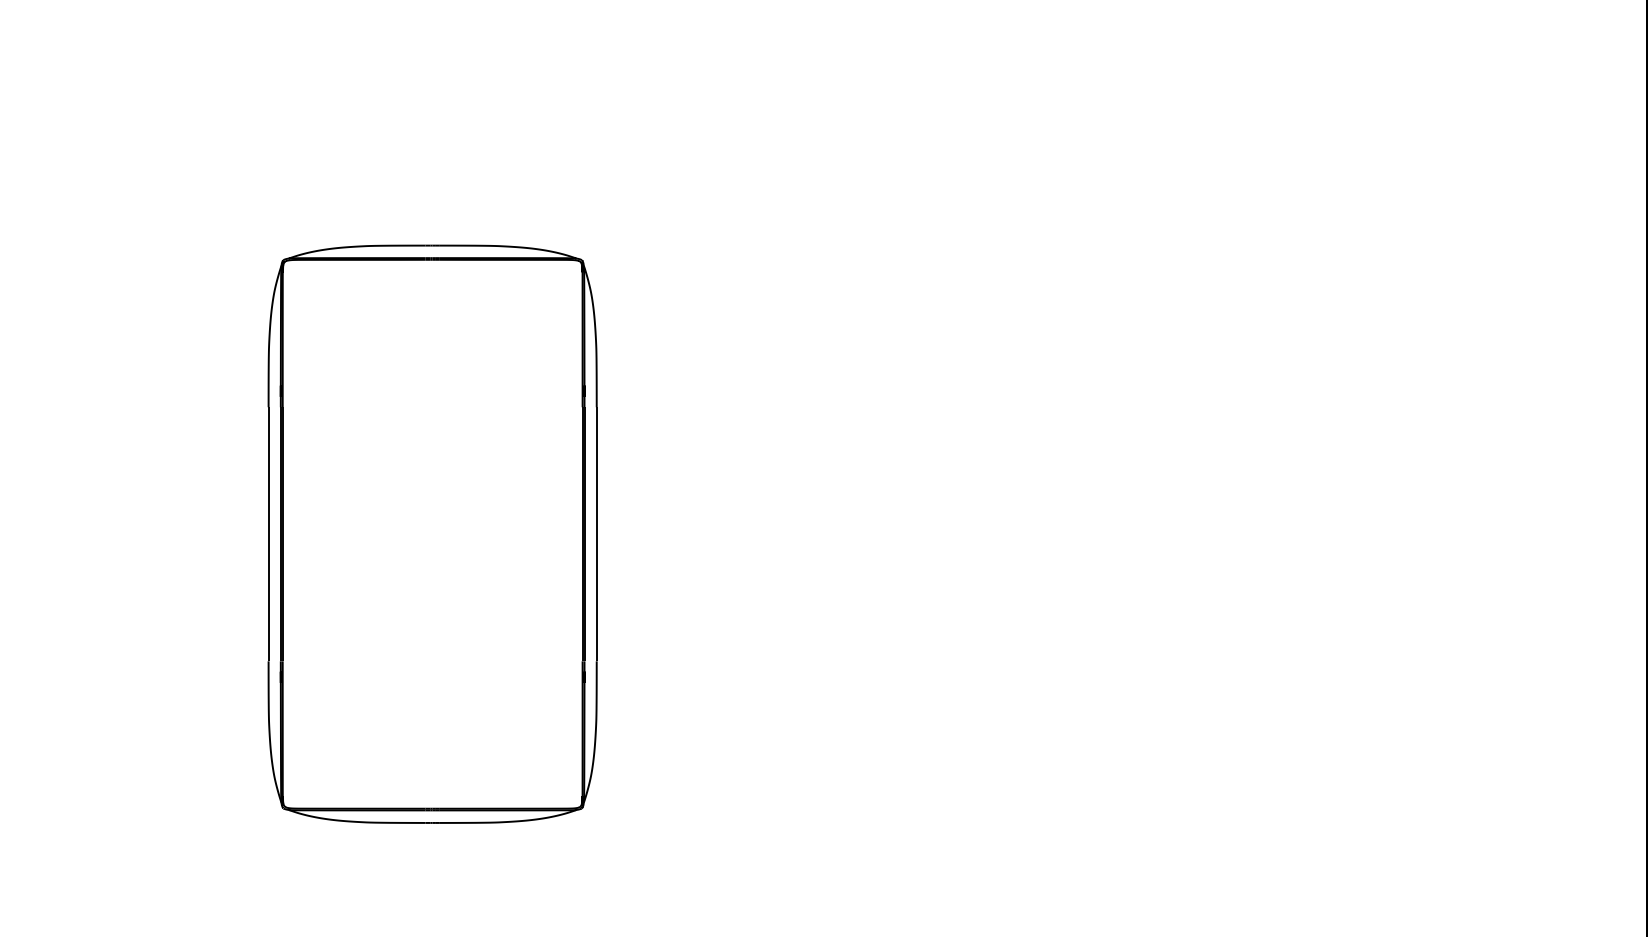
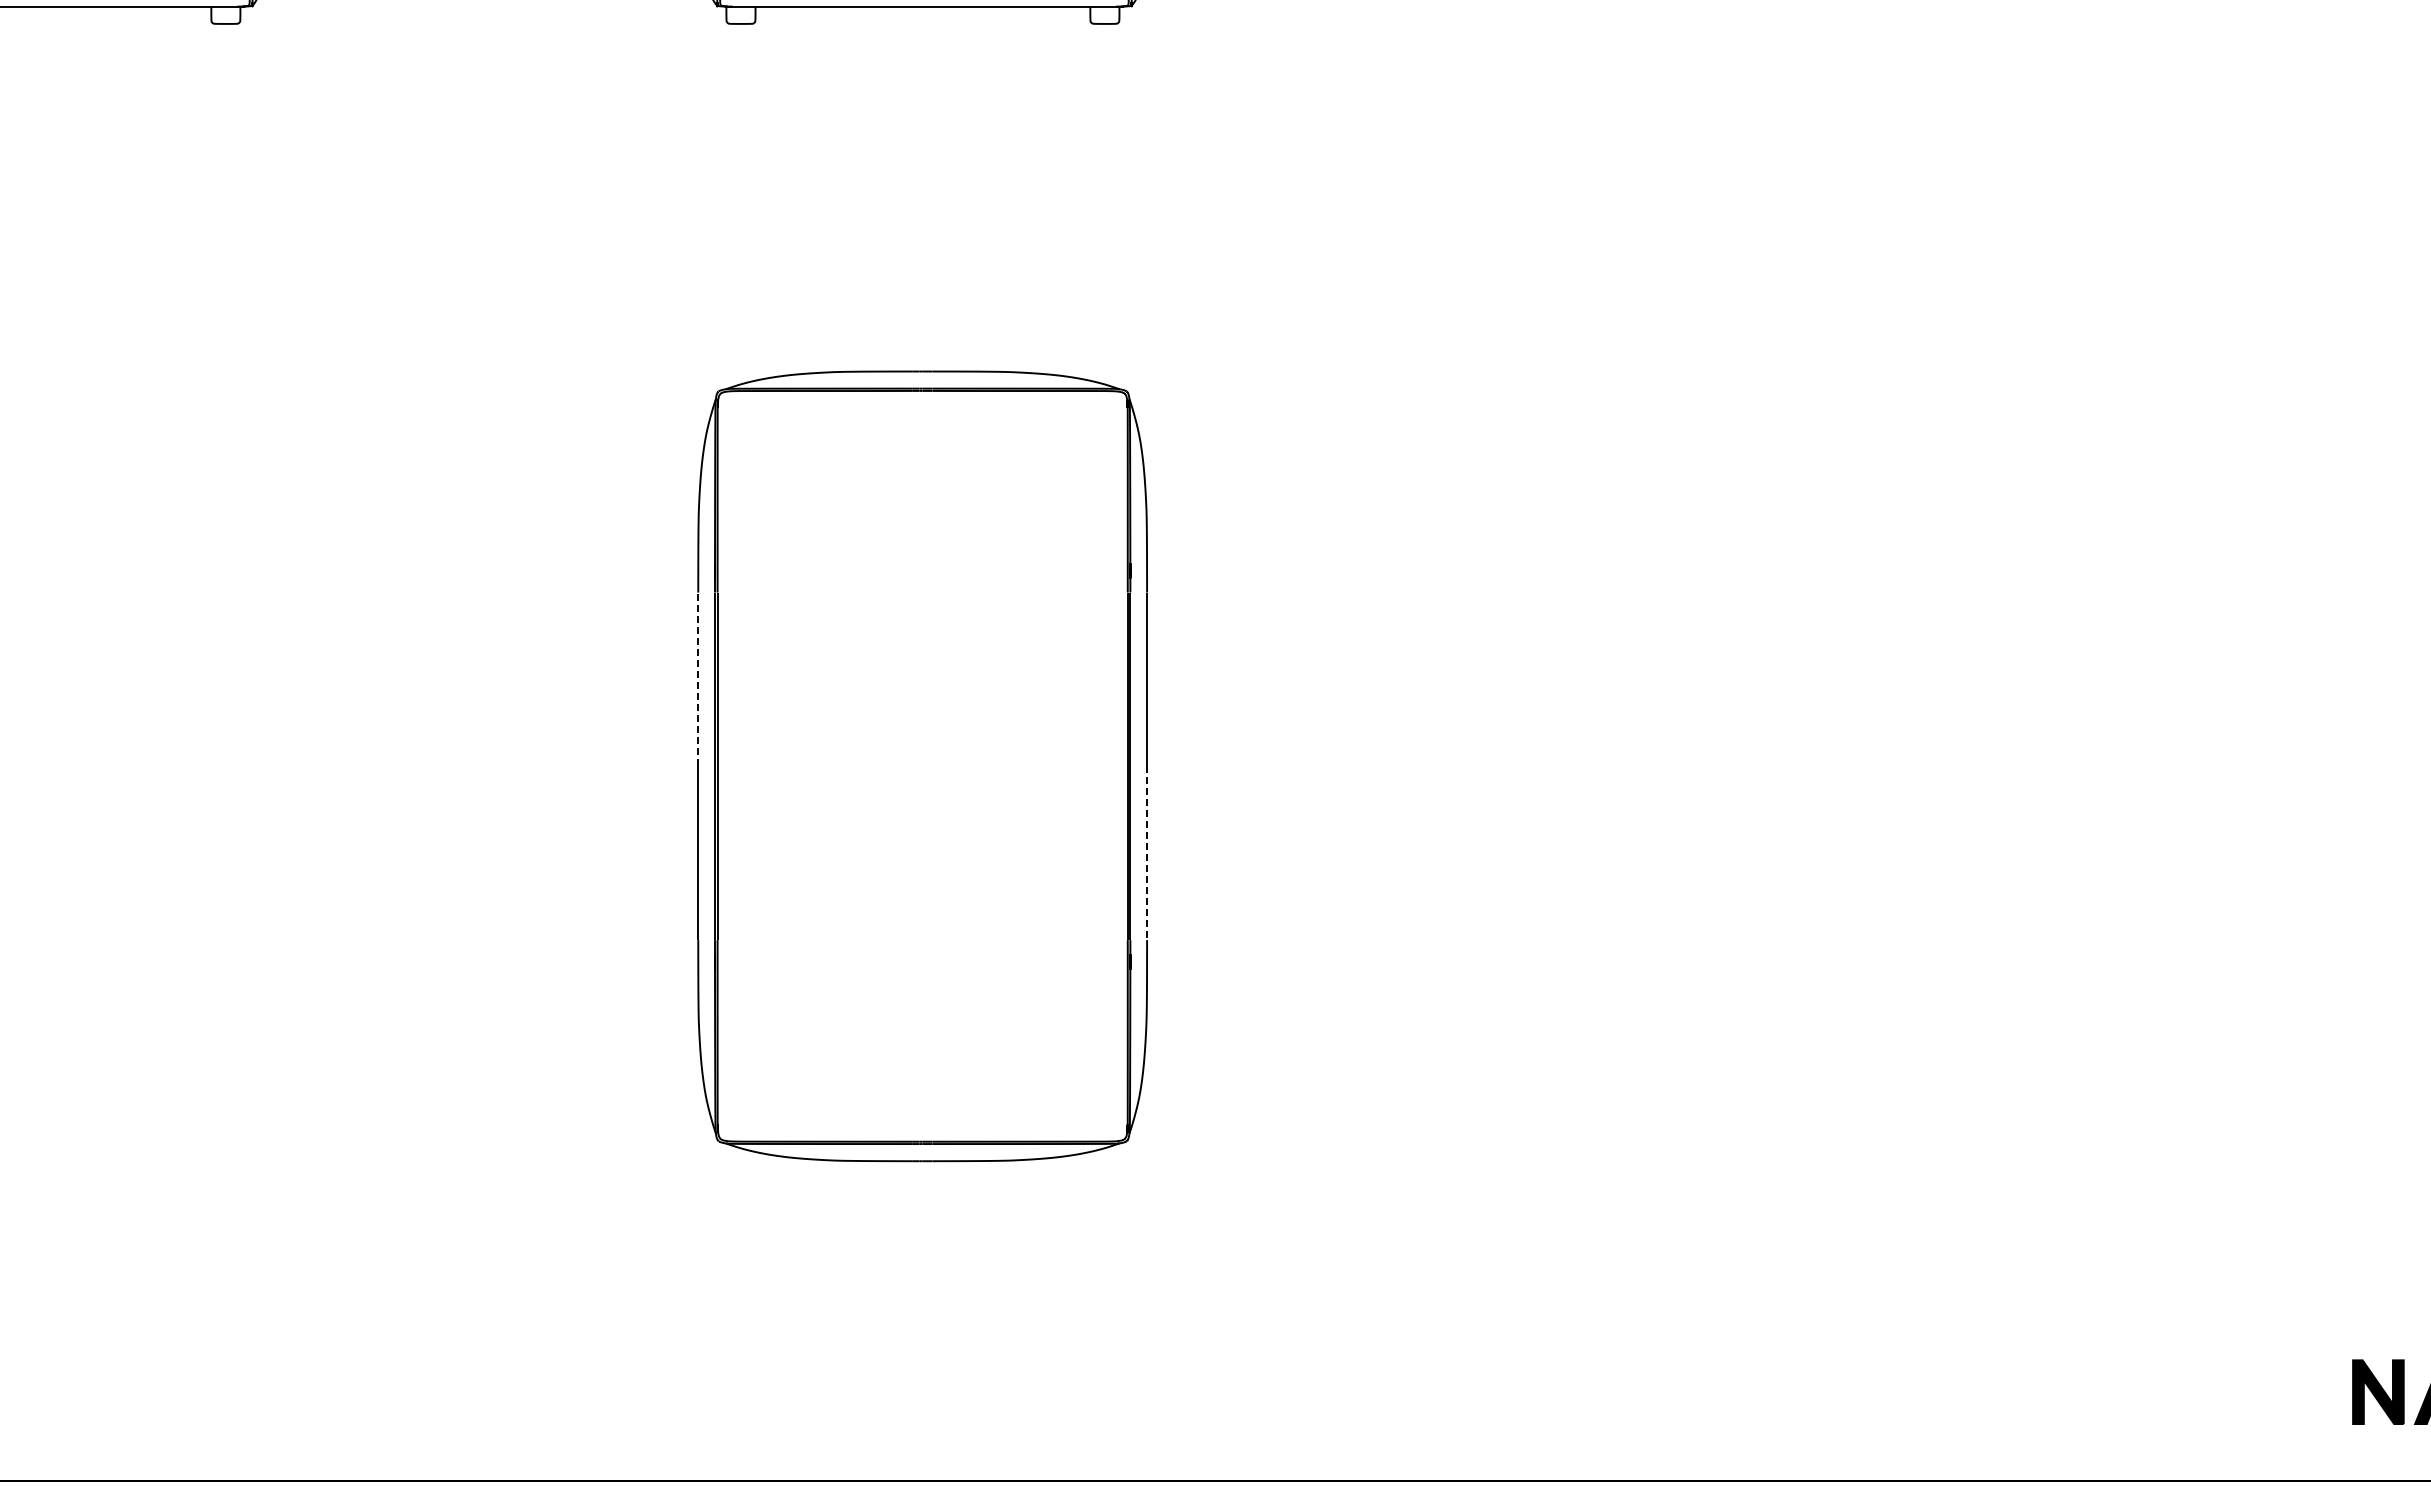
line: (268, 470) -> (698, 679), solid -> dashed
line: (597, 597) -> (1147, 853), solid -> dashed

